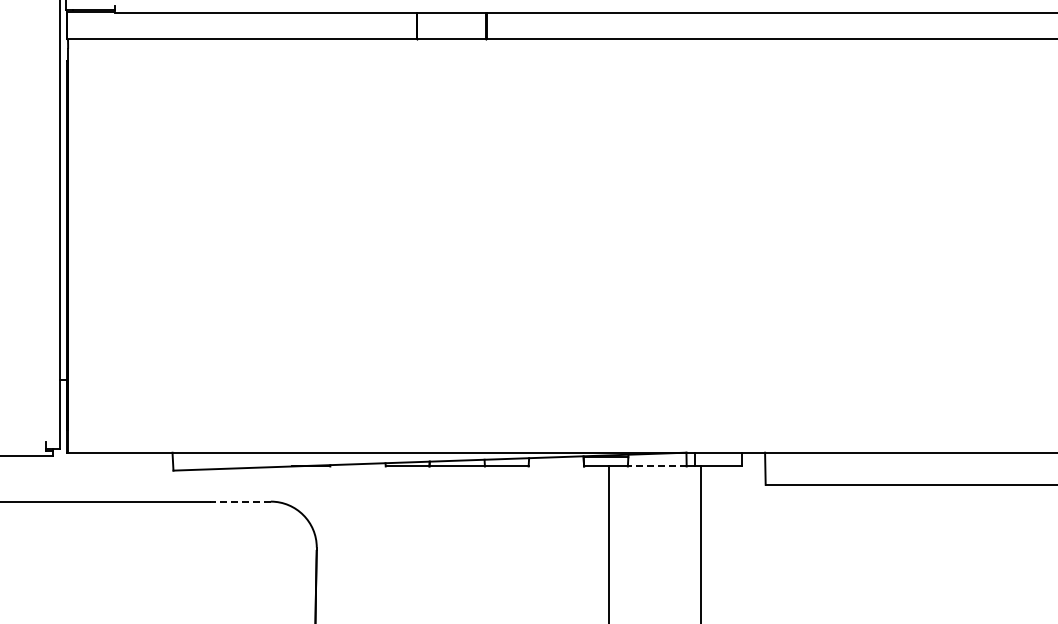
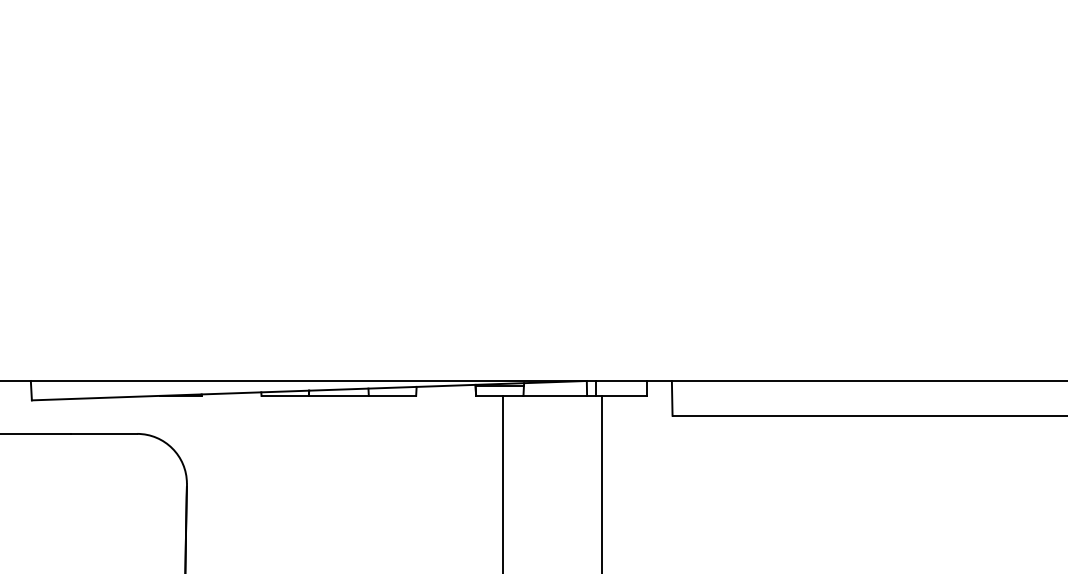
line: (656, 466) -> (554, 395), dashed -> solid
line: (240, 501) -> (104, 433), dashed -> solid

